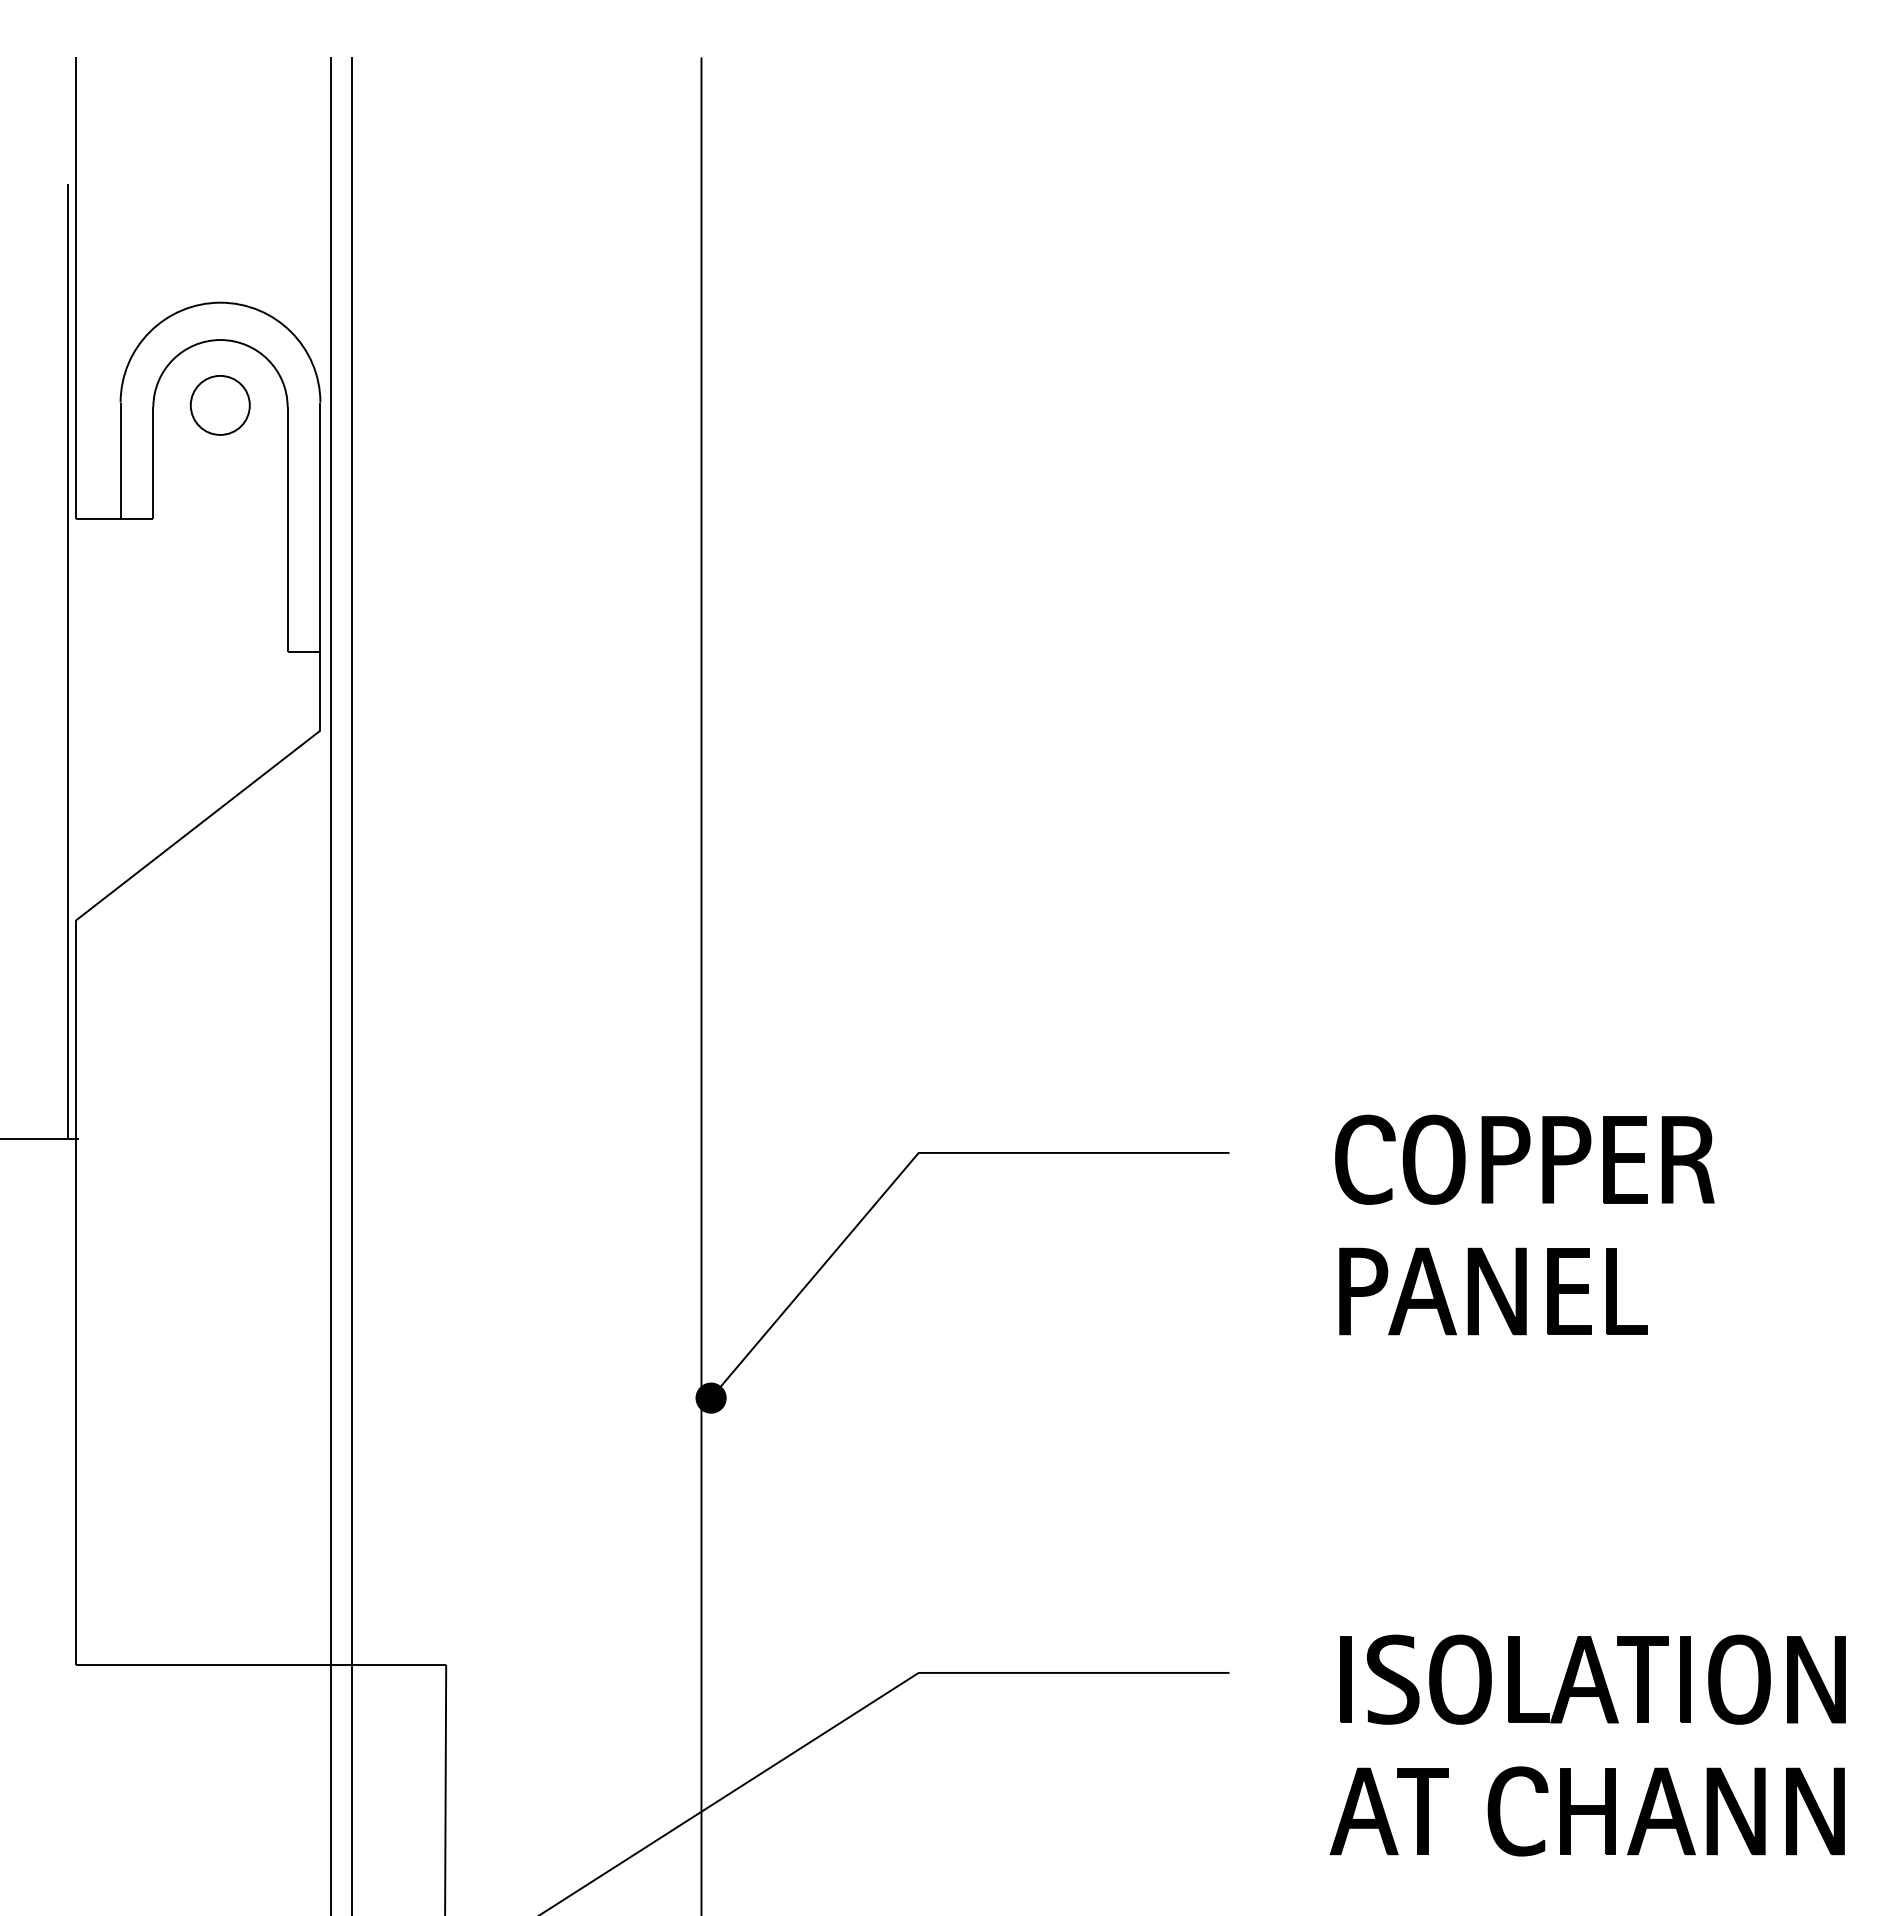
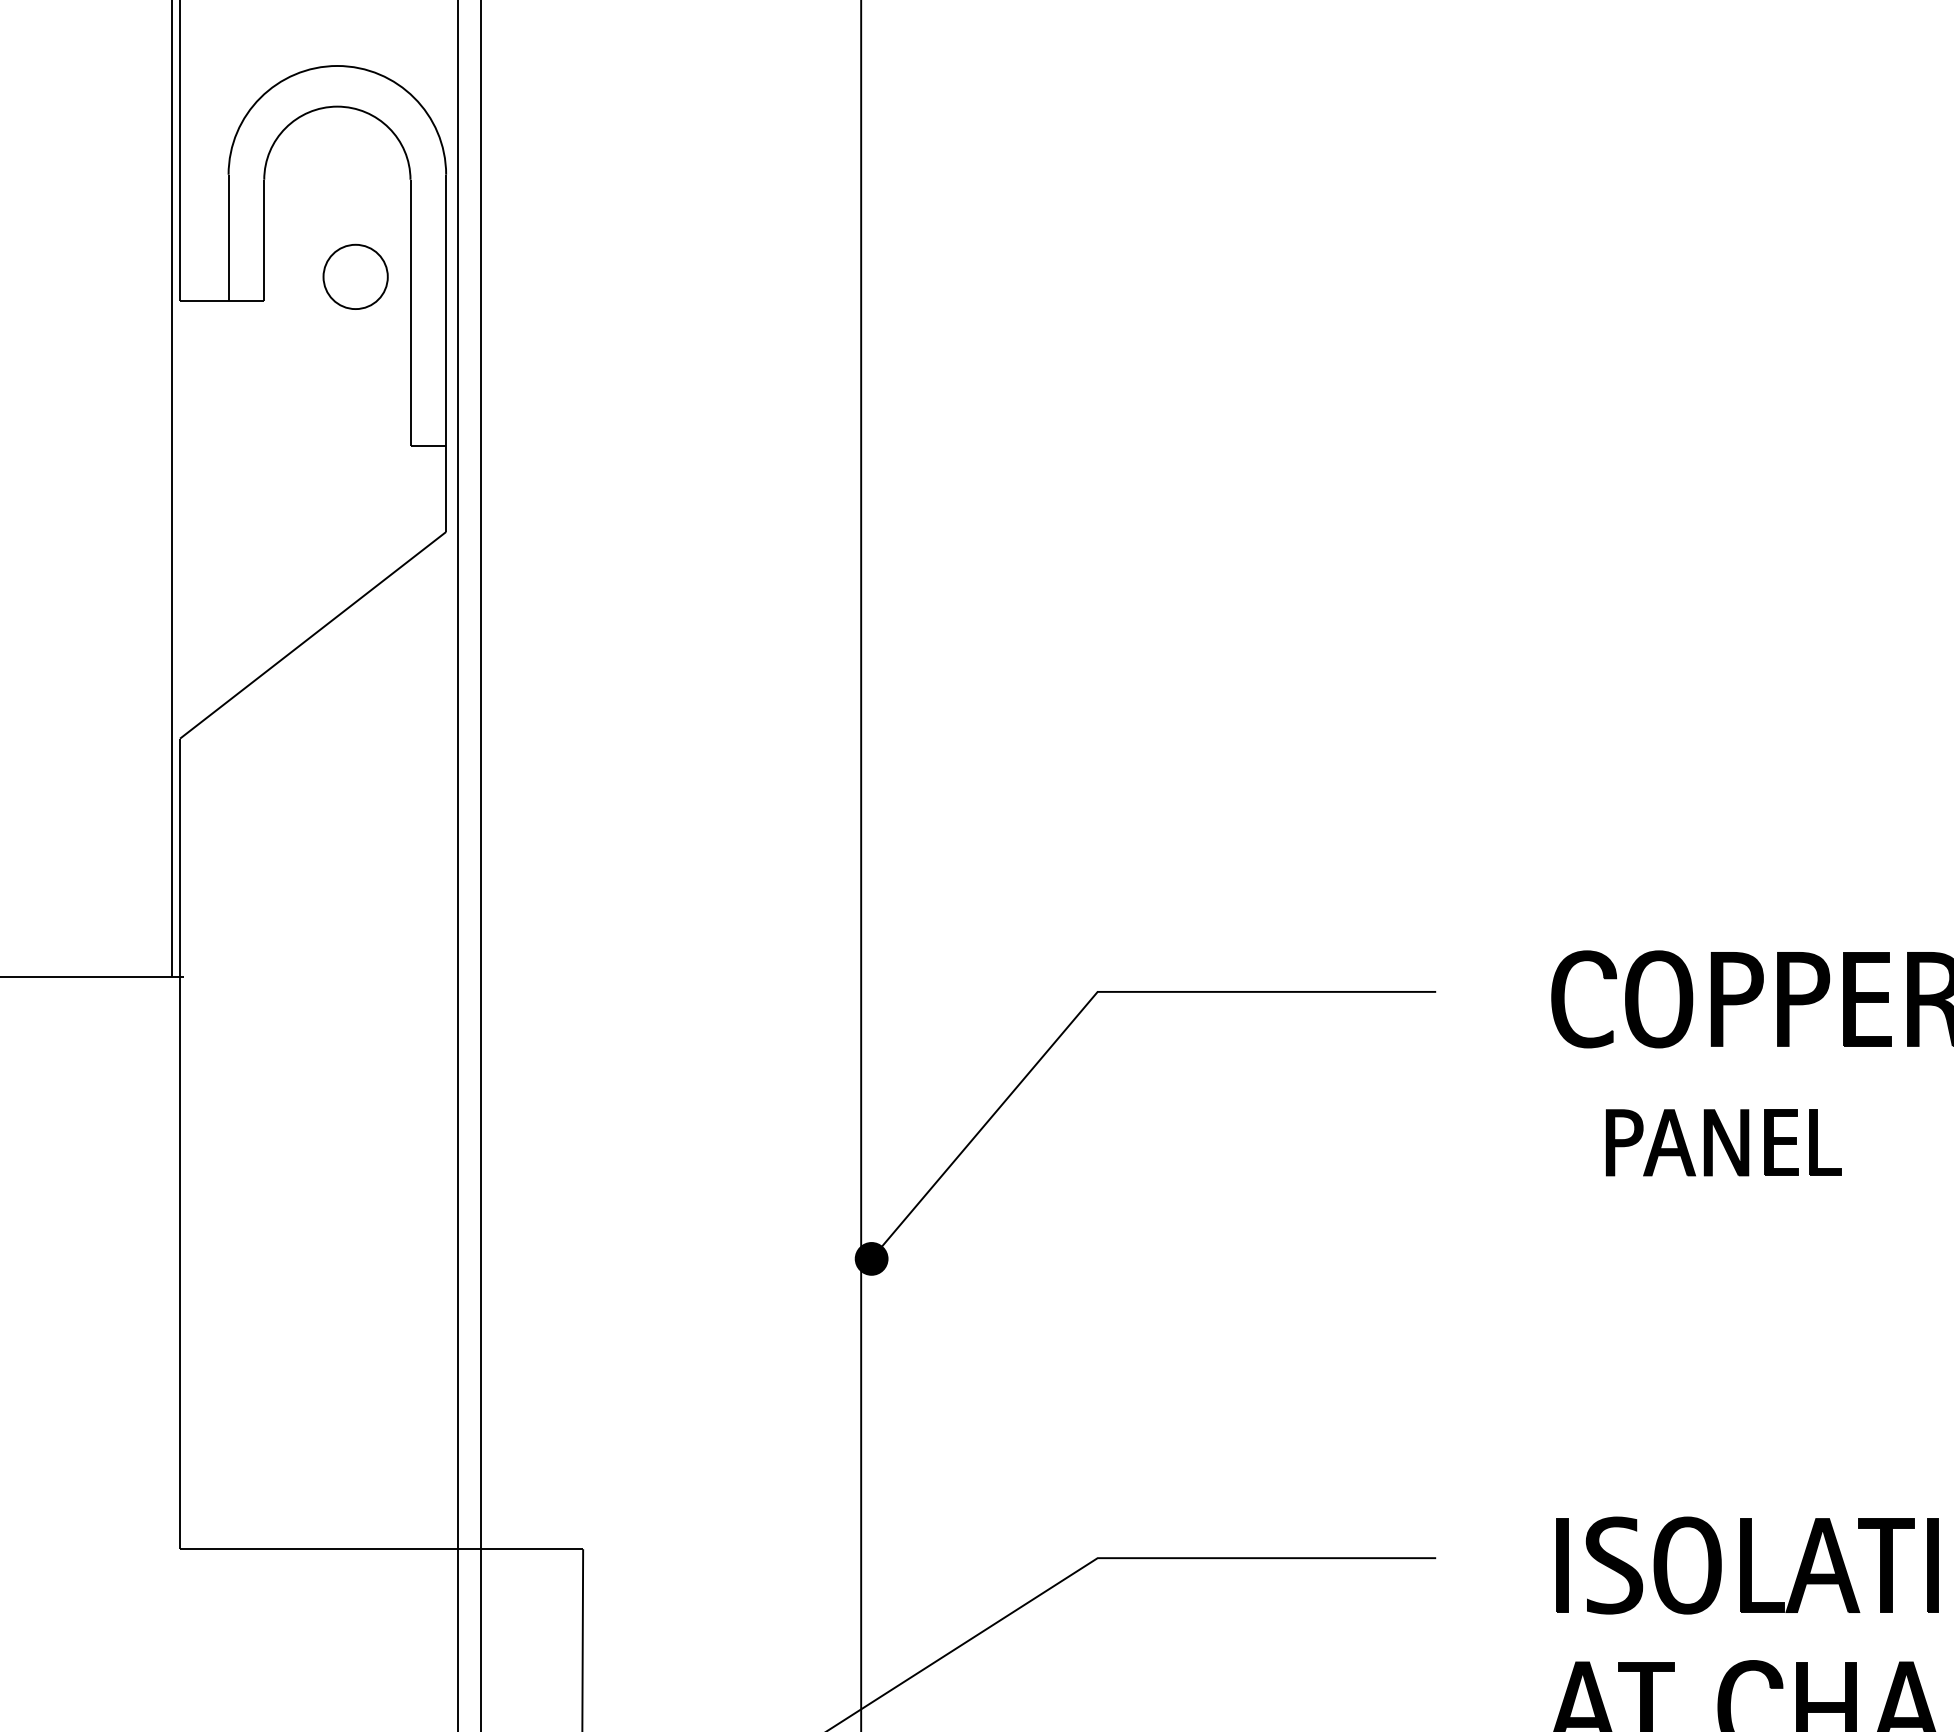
part: (219, 405) -> (354, 277), moved
part: (1493, 1291) -> (1723, 1142), size x0.7

